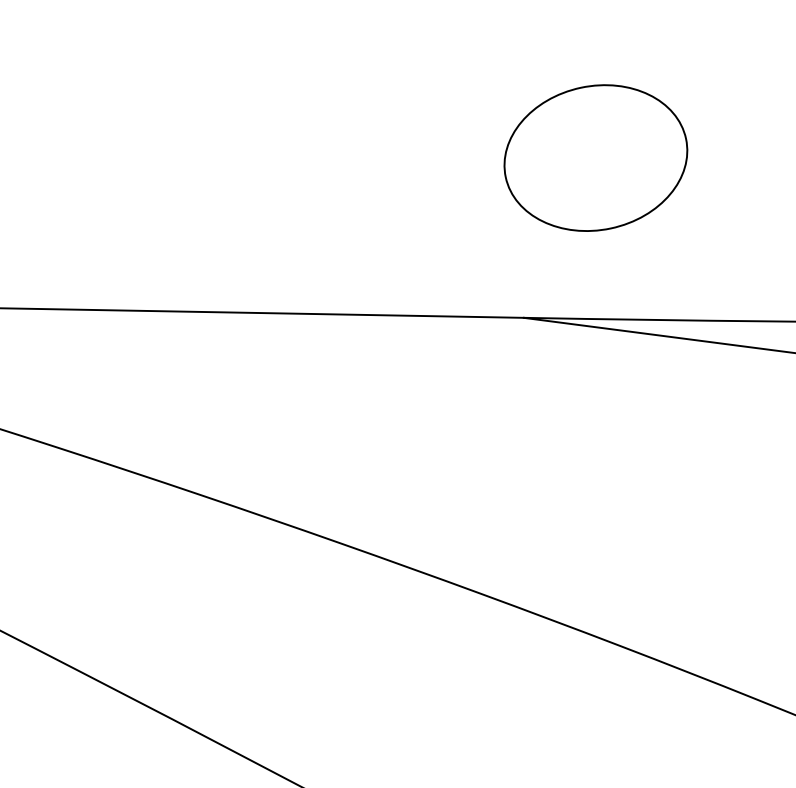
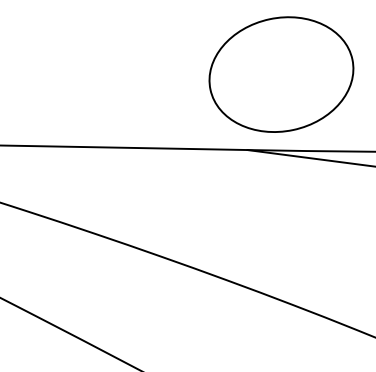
part: (595, 157) -> (281, 74), size x1.67

